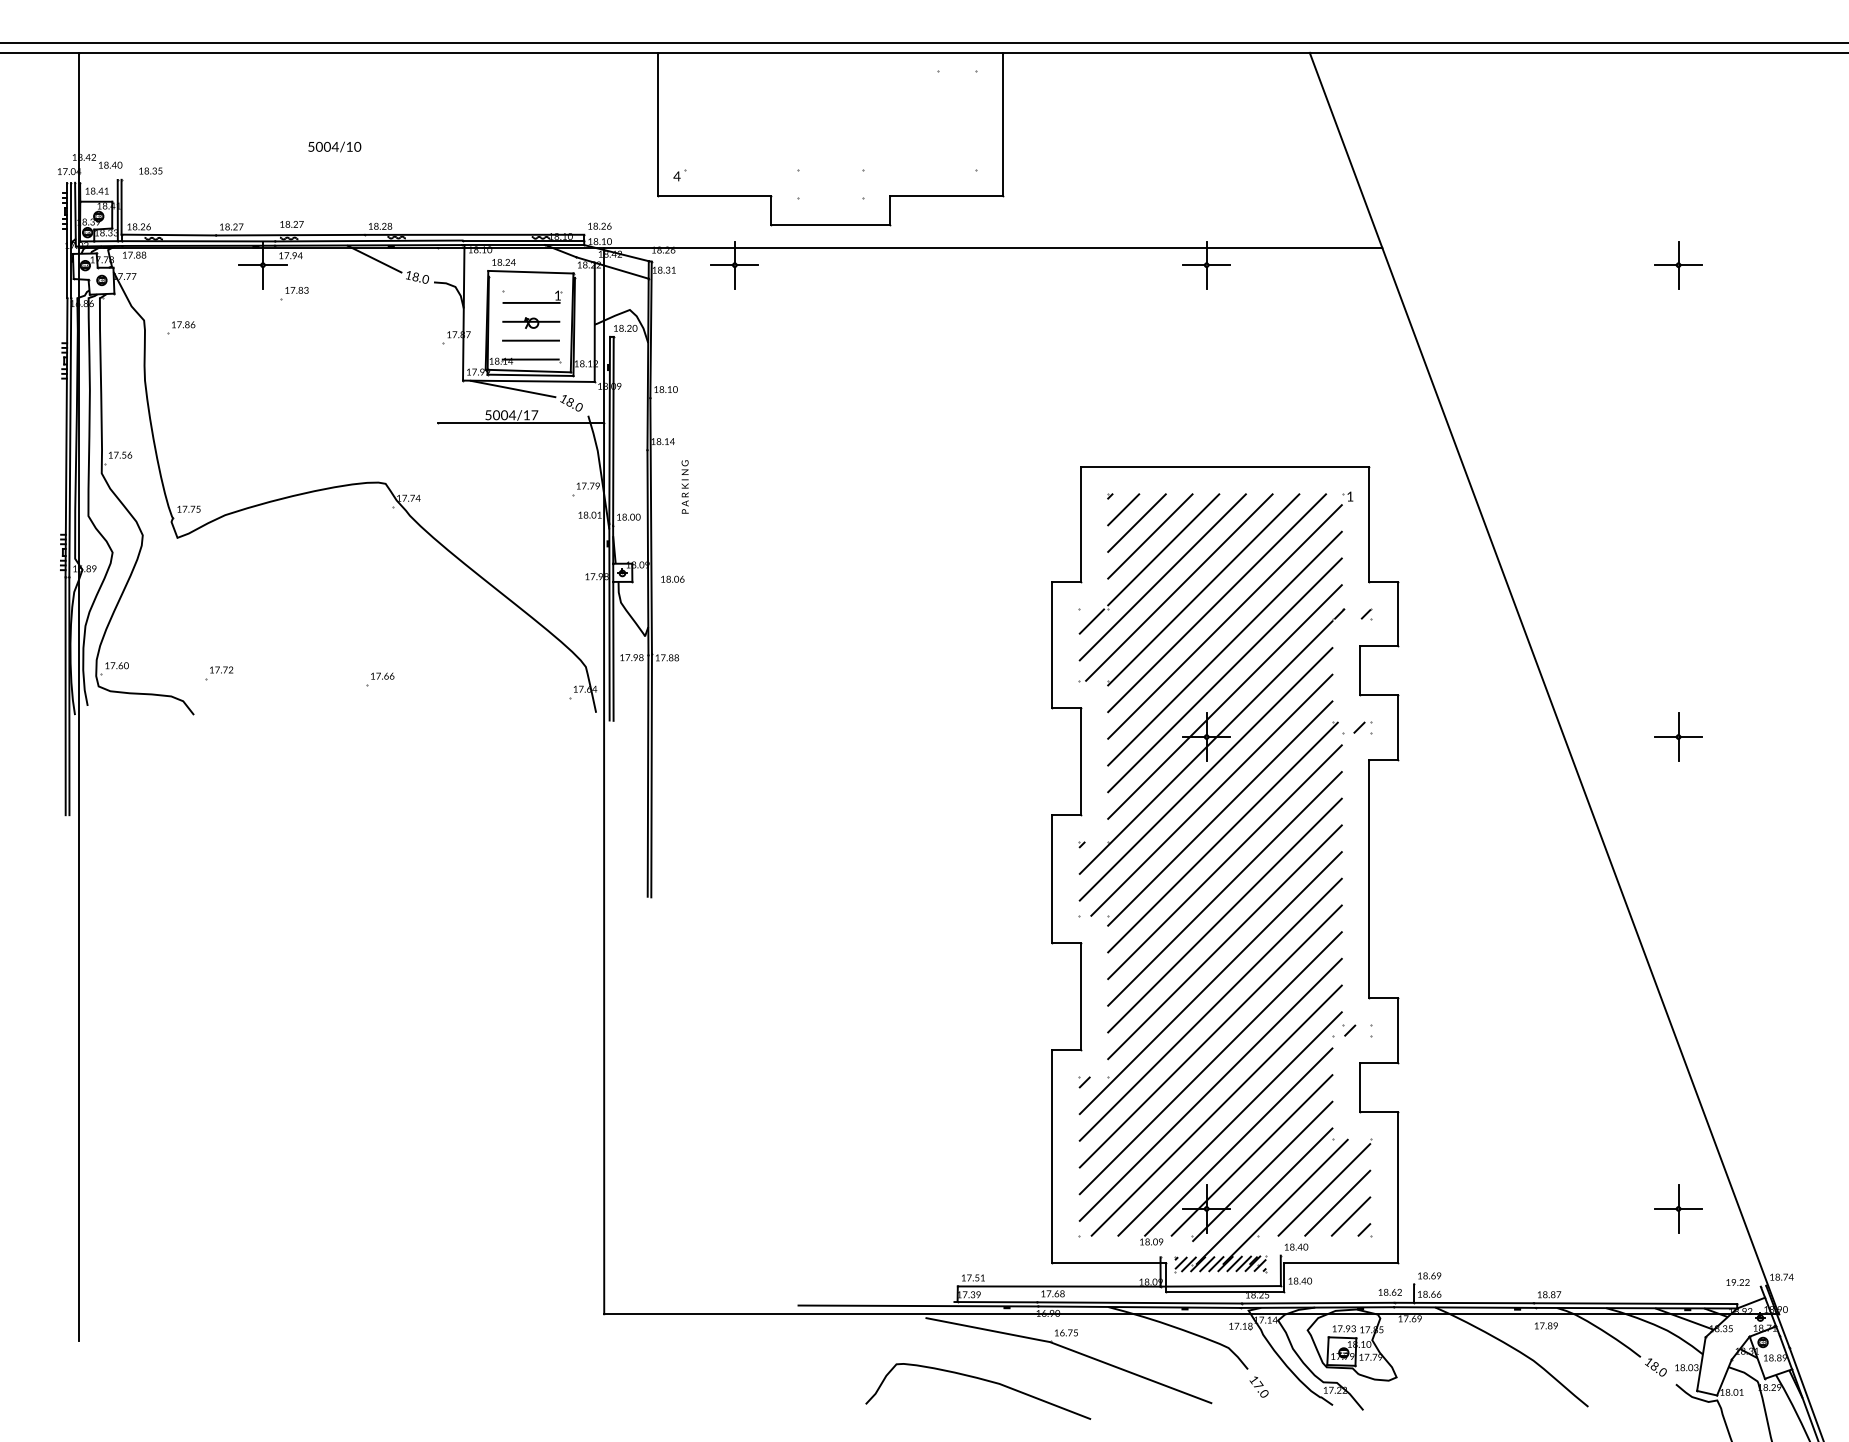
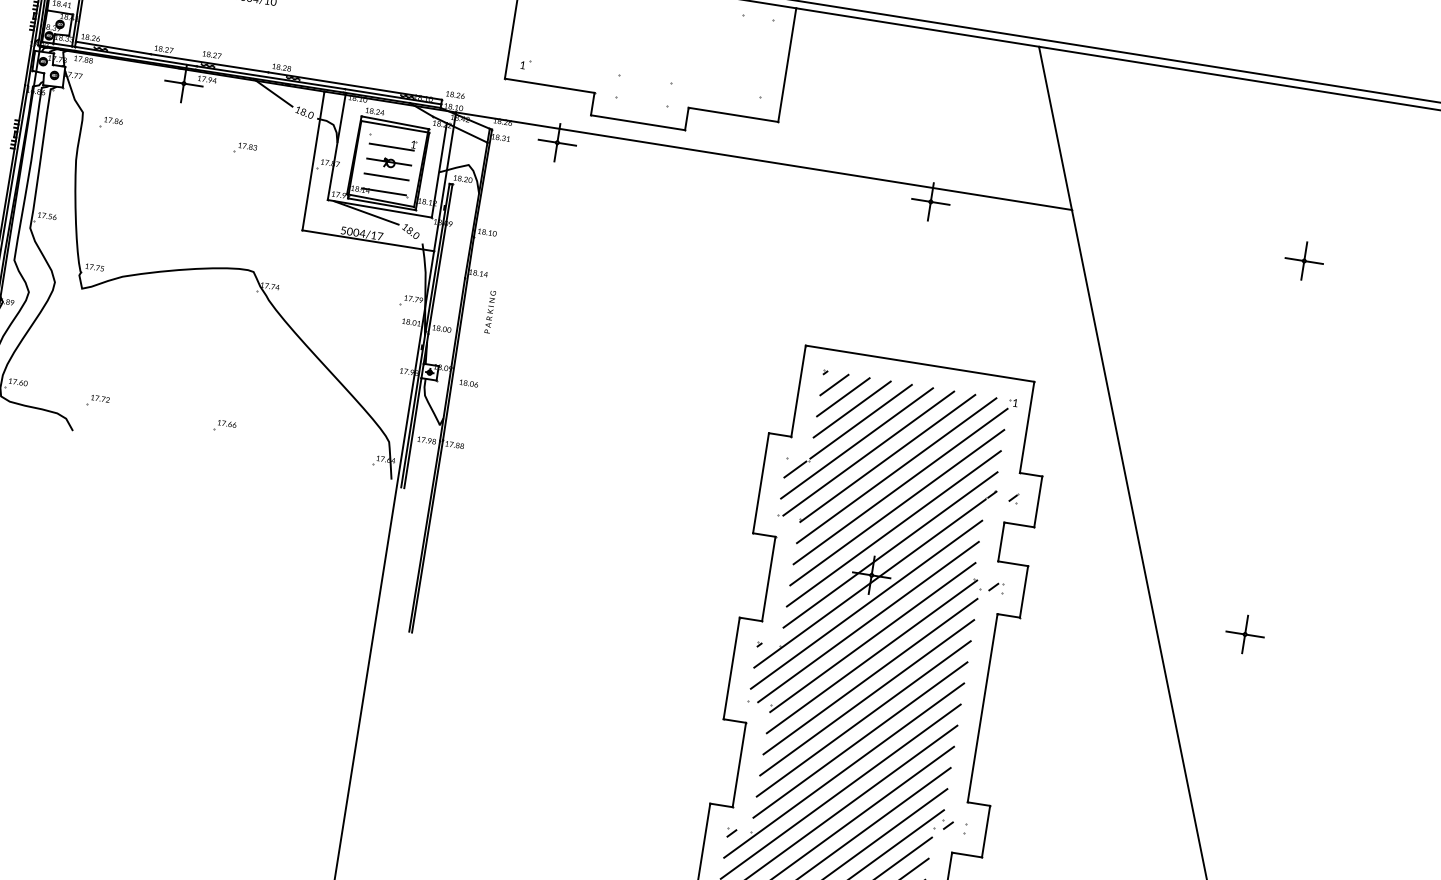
text: (676, 176) -> (522, 65), 4 -> 1
line: (531, 276) -> (395, 126), added
part: (294, 293) -> (245, 148), moved
line: (437, 334) -> (313, 160), added

